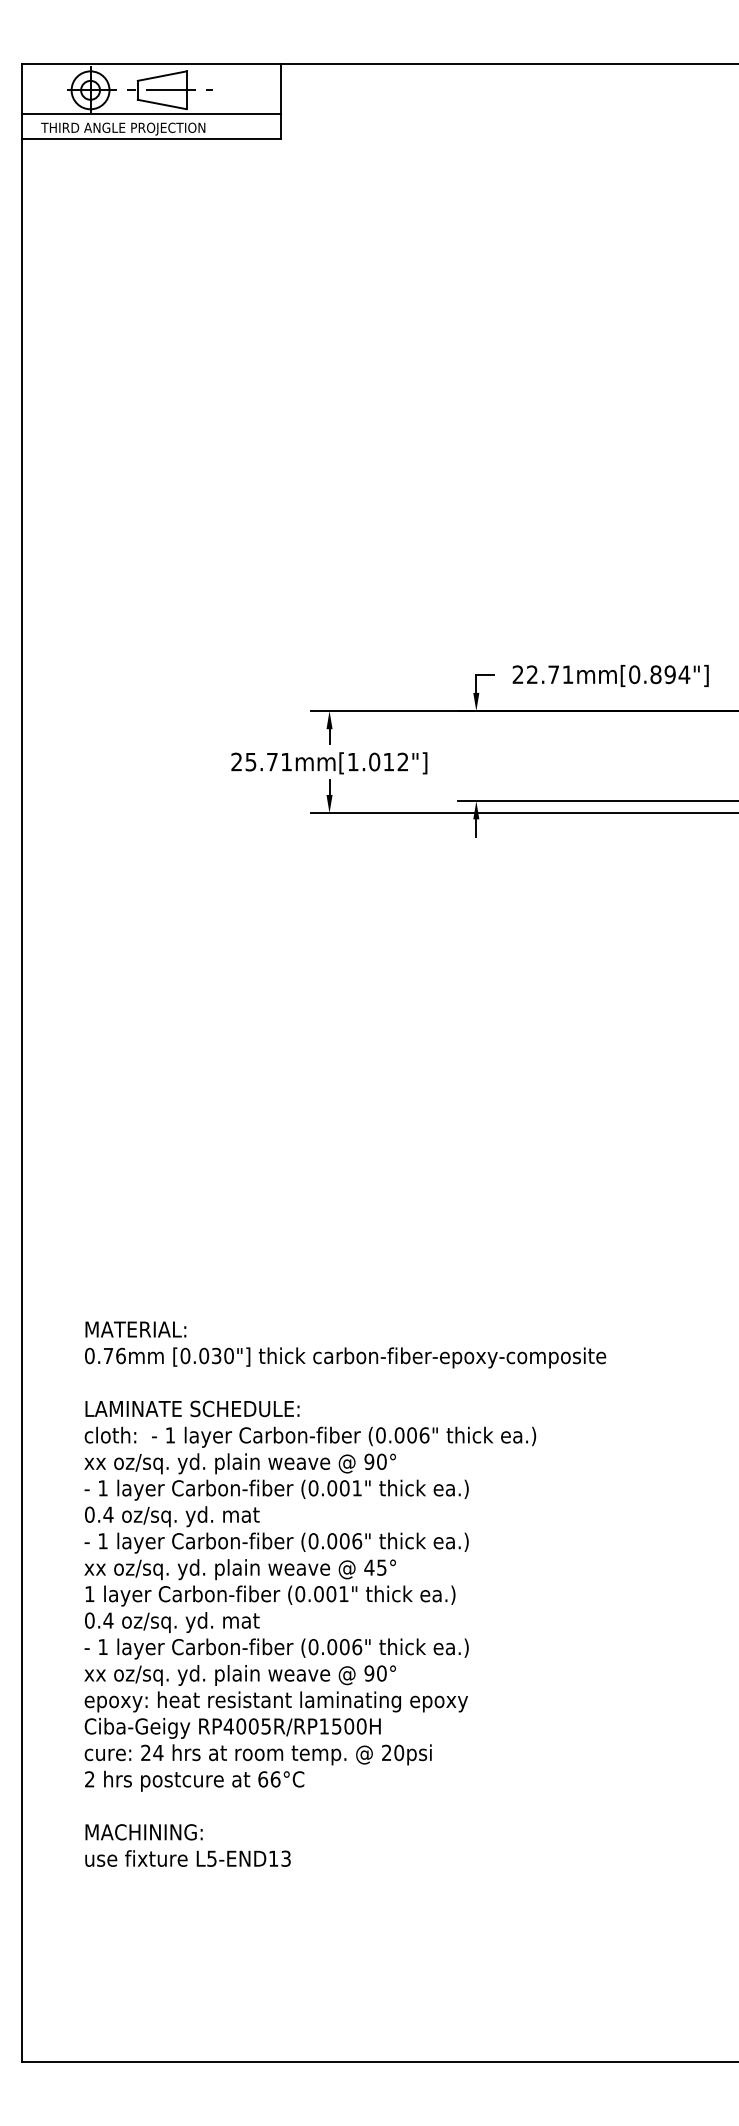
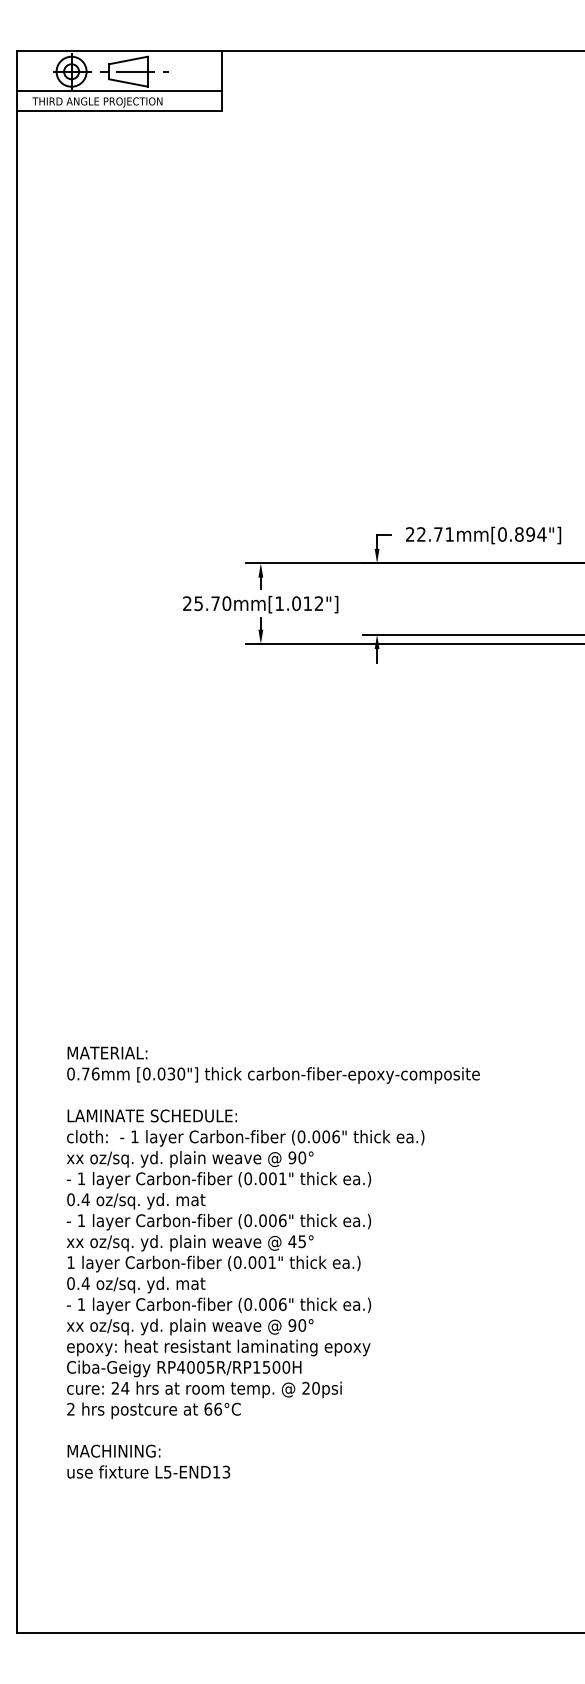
text: (286, 761) -> (226, 603), 25.71mm[1.012"] -> 25.70mm[1.012"]

